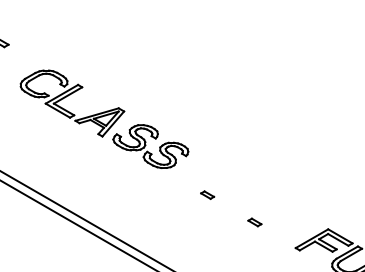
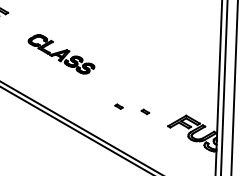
part: (104, 119) -> (61, 54), size x0.7
part: (206, 194) -> (118, 106), moved

